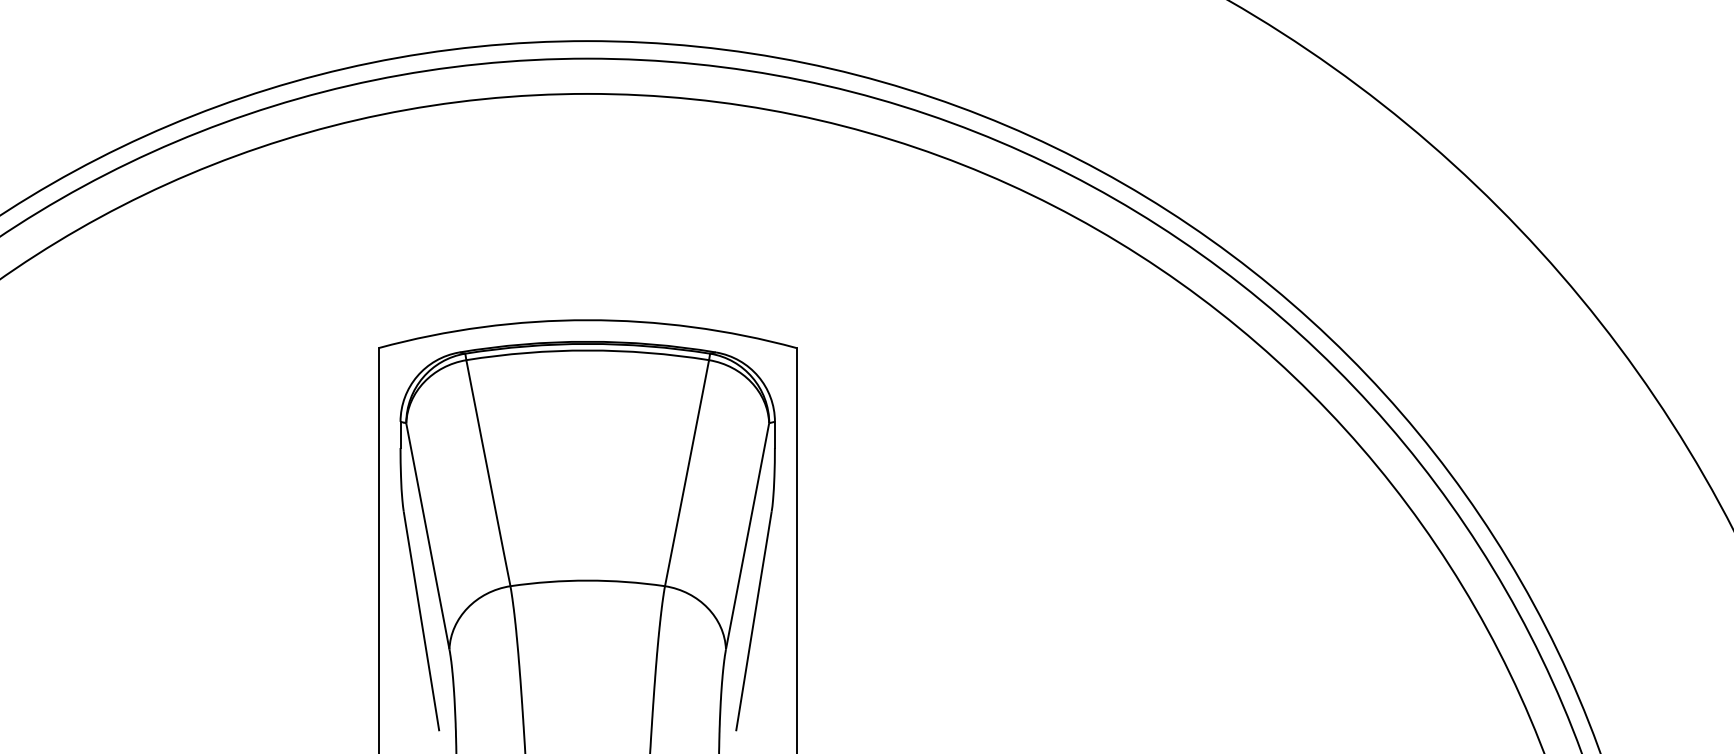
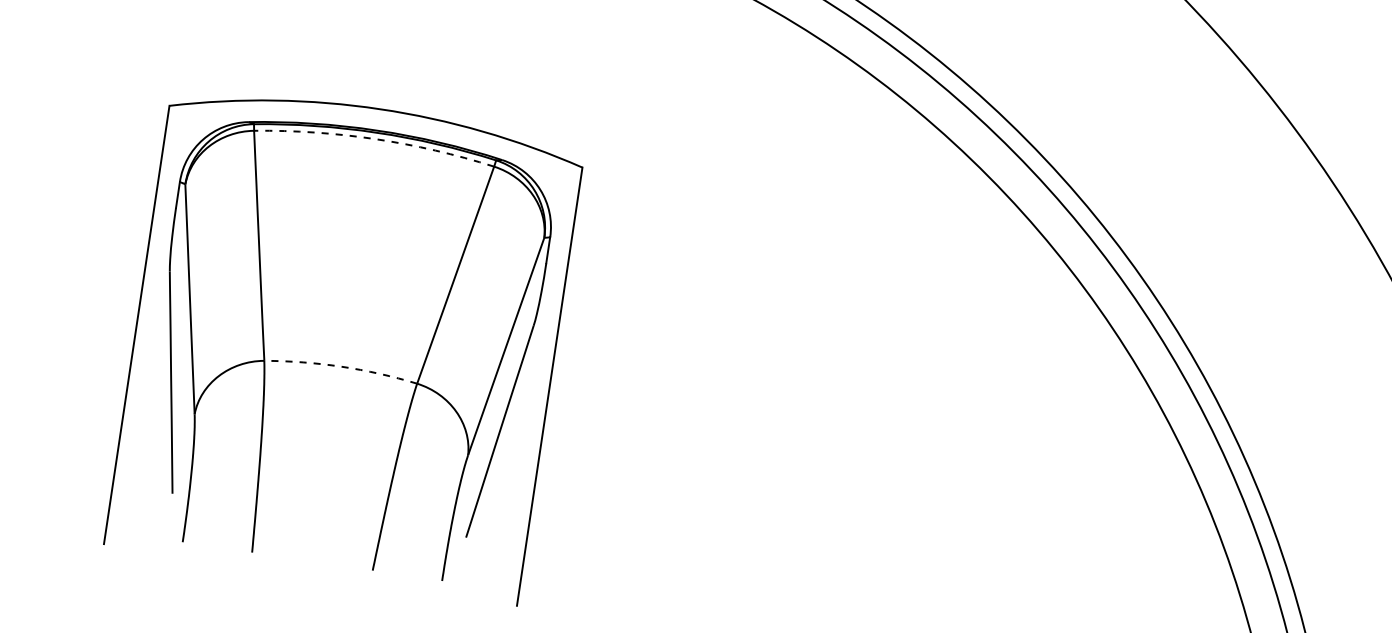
arc: (587, 350) -> (375, 139), solid -> dashed
arc: (587, 580) -> (341, 366), solid -> dashed

